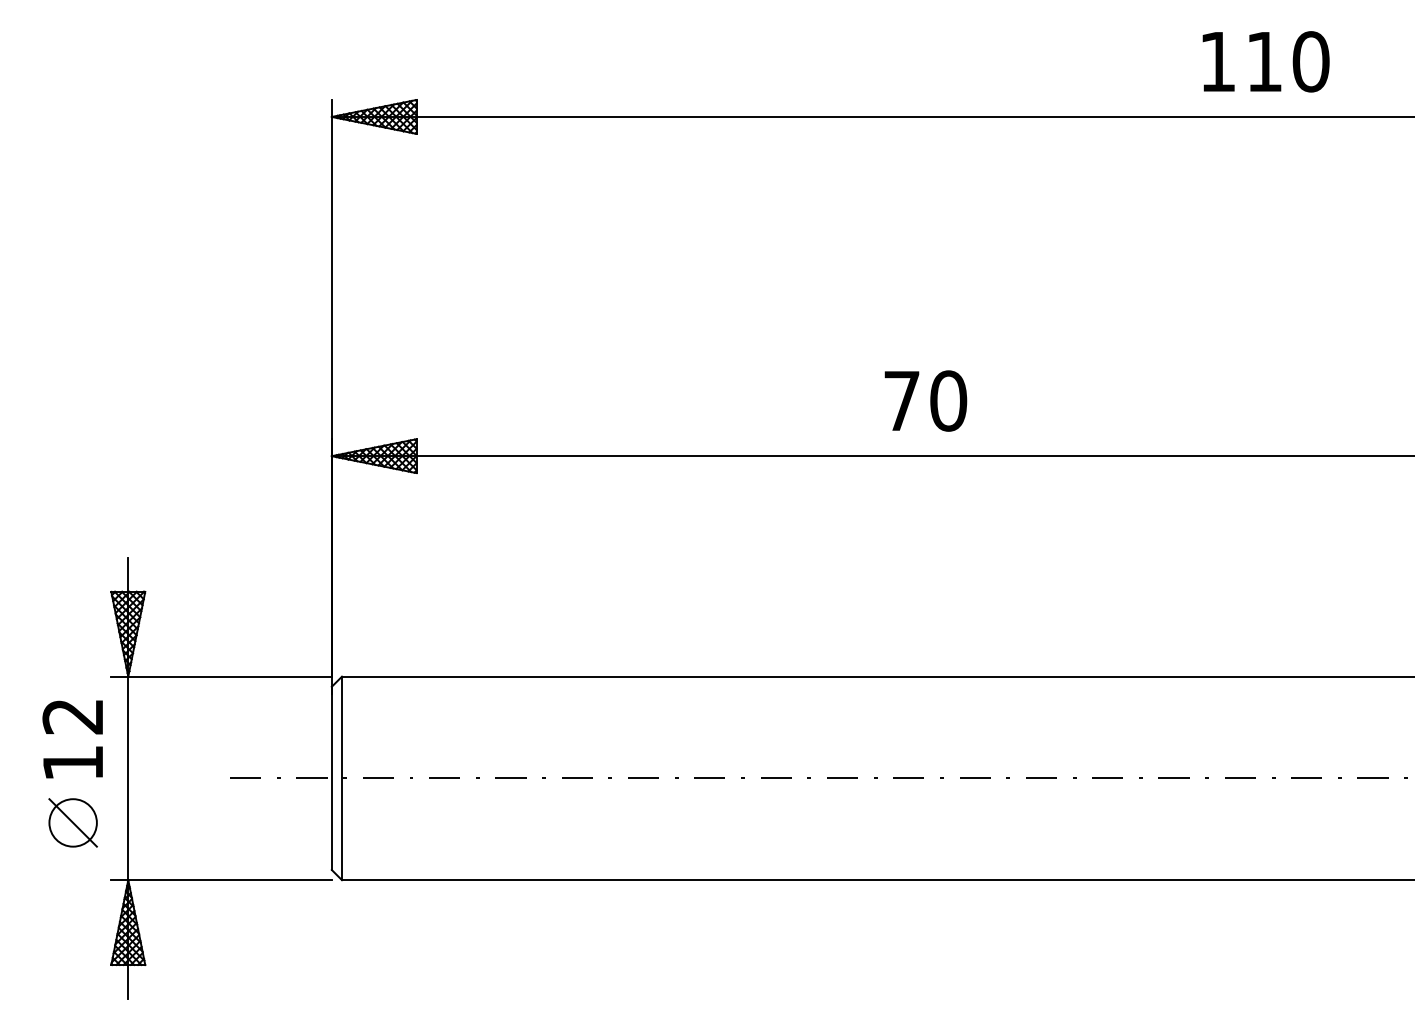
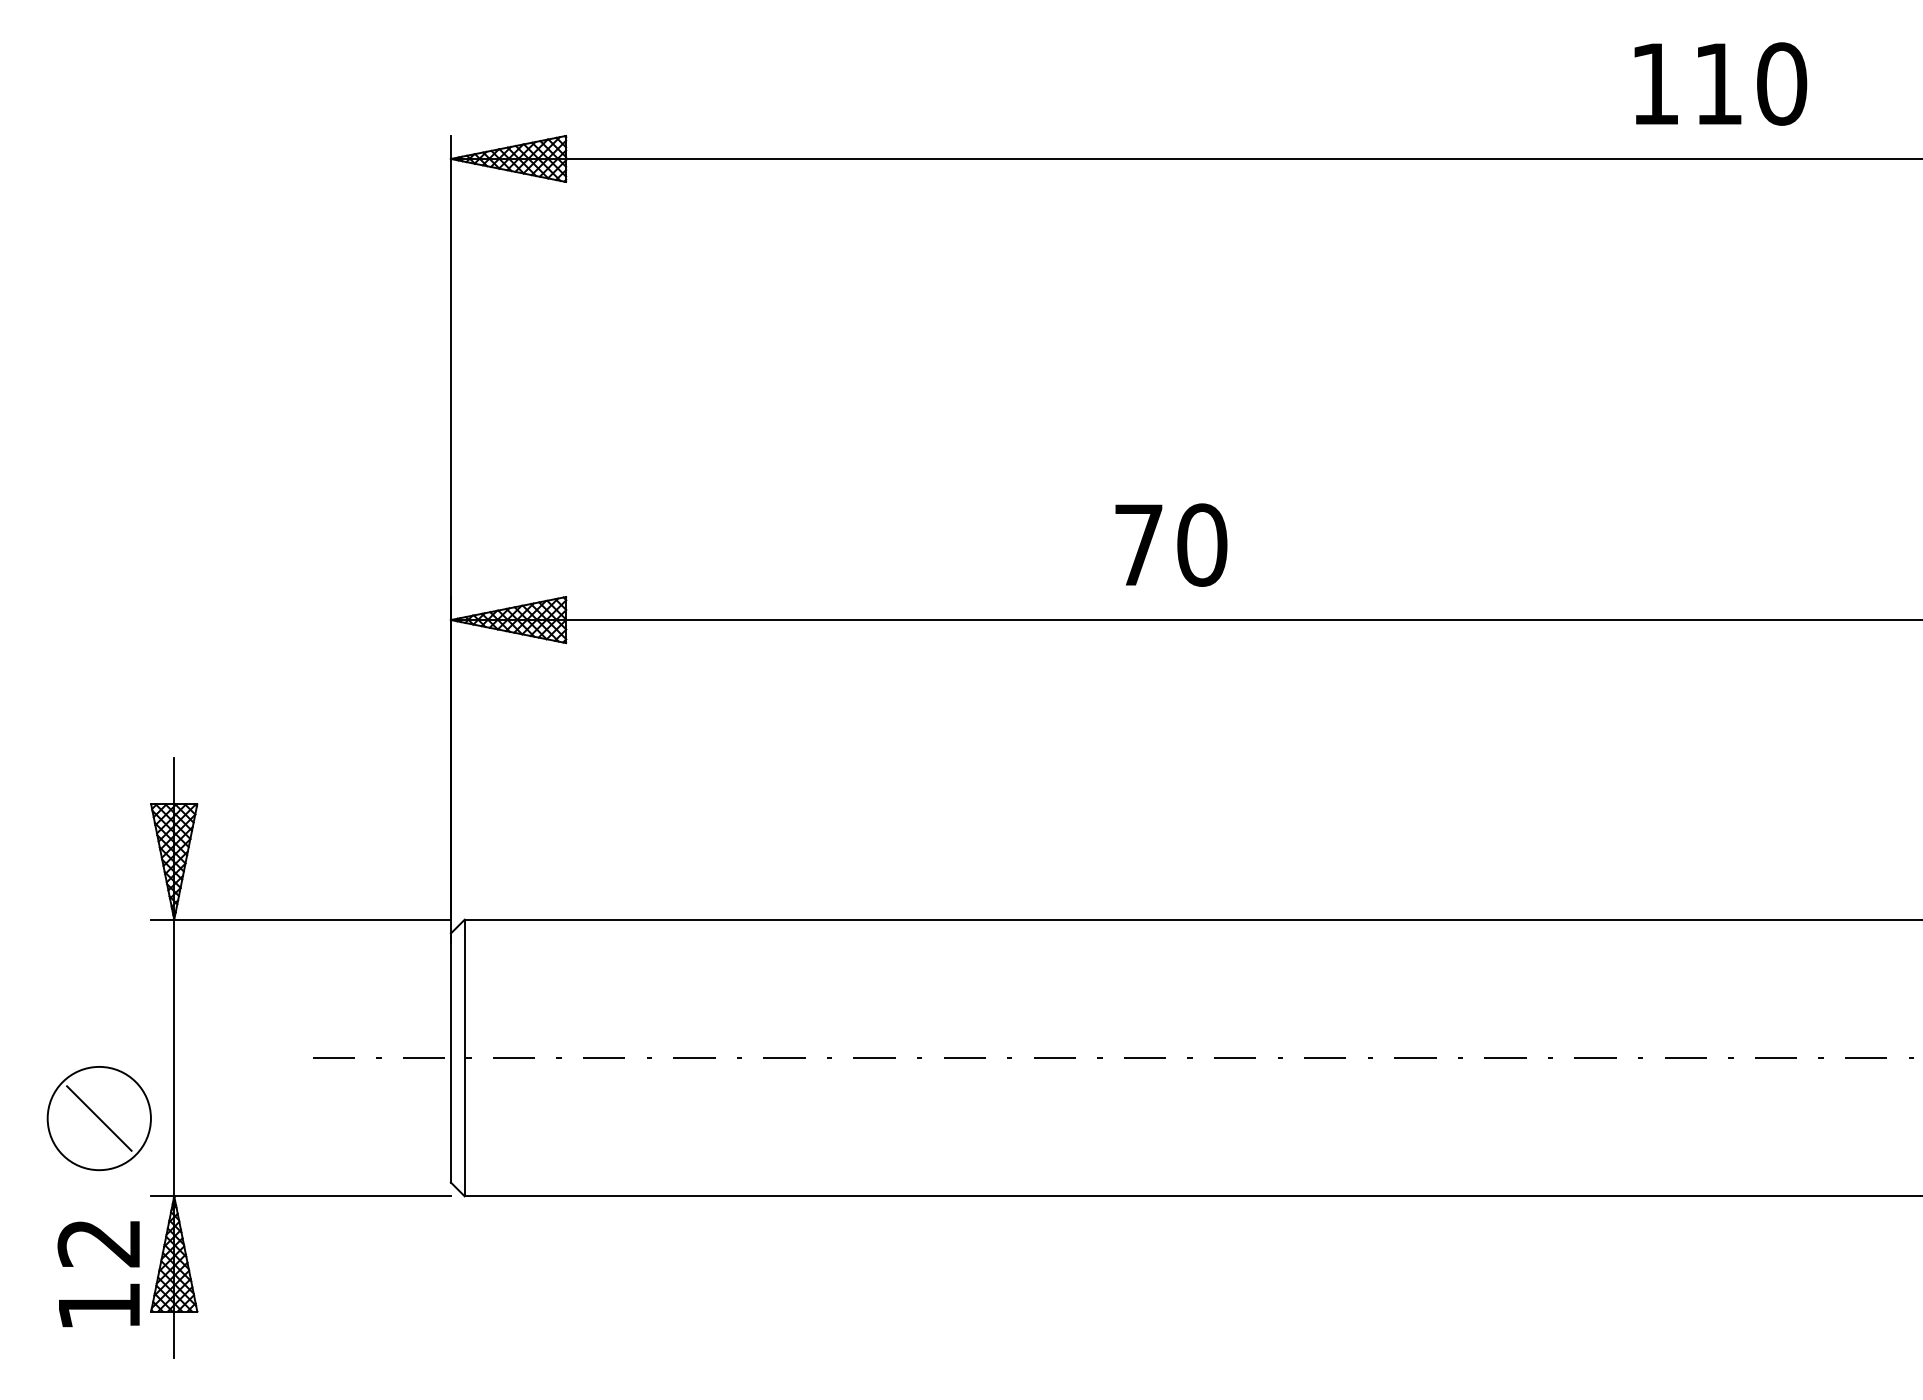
text: (925, 400) -> (1170, 544), moved
text: (72, 739) -> (98, 1274), moved
circle: (72, 822) -> (98, 1117), size x1.6

